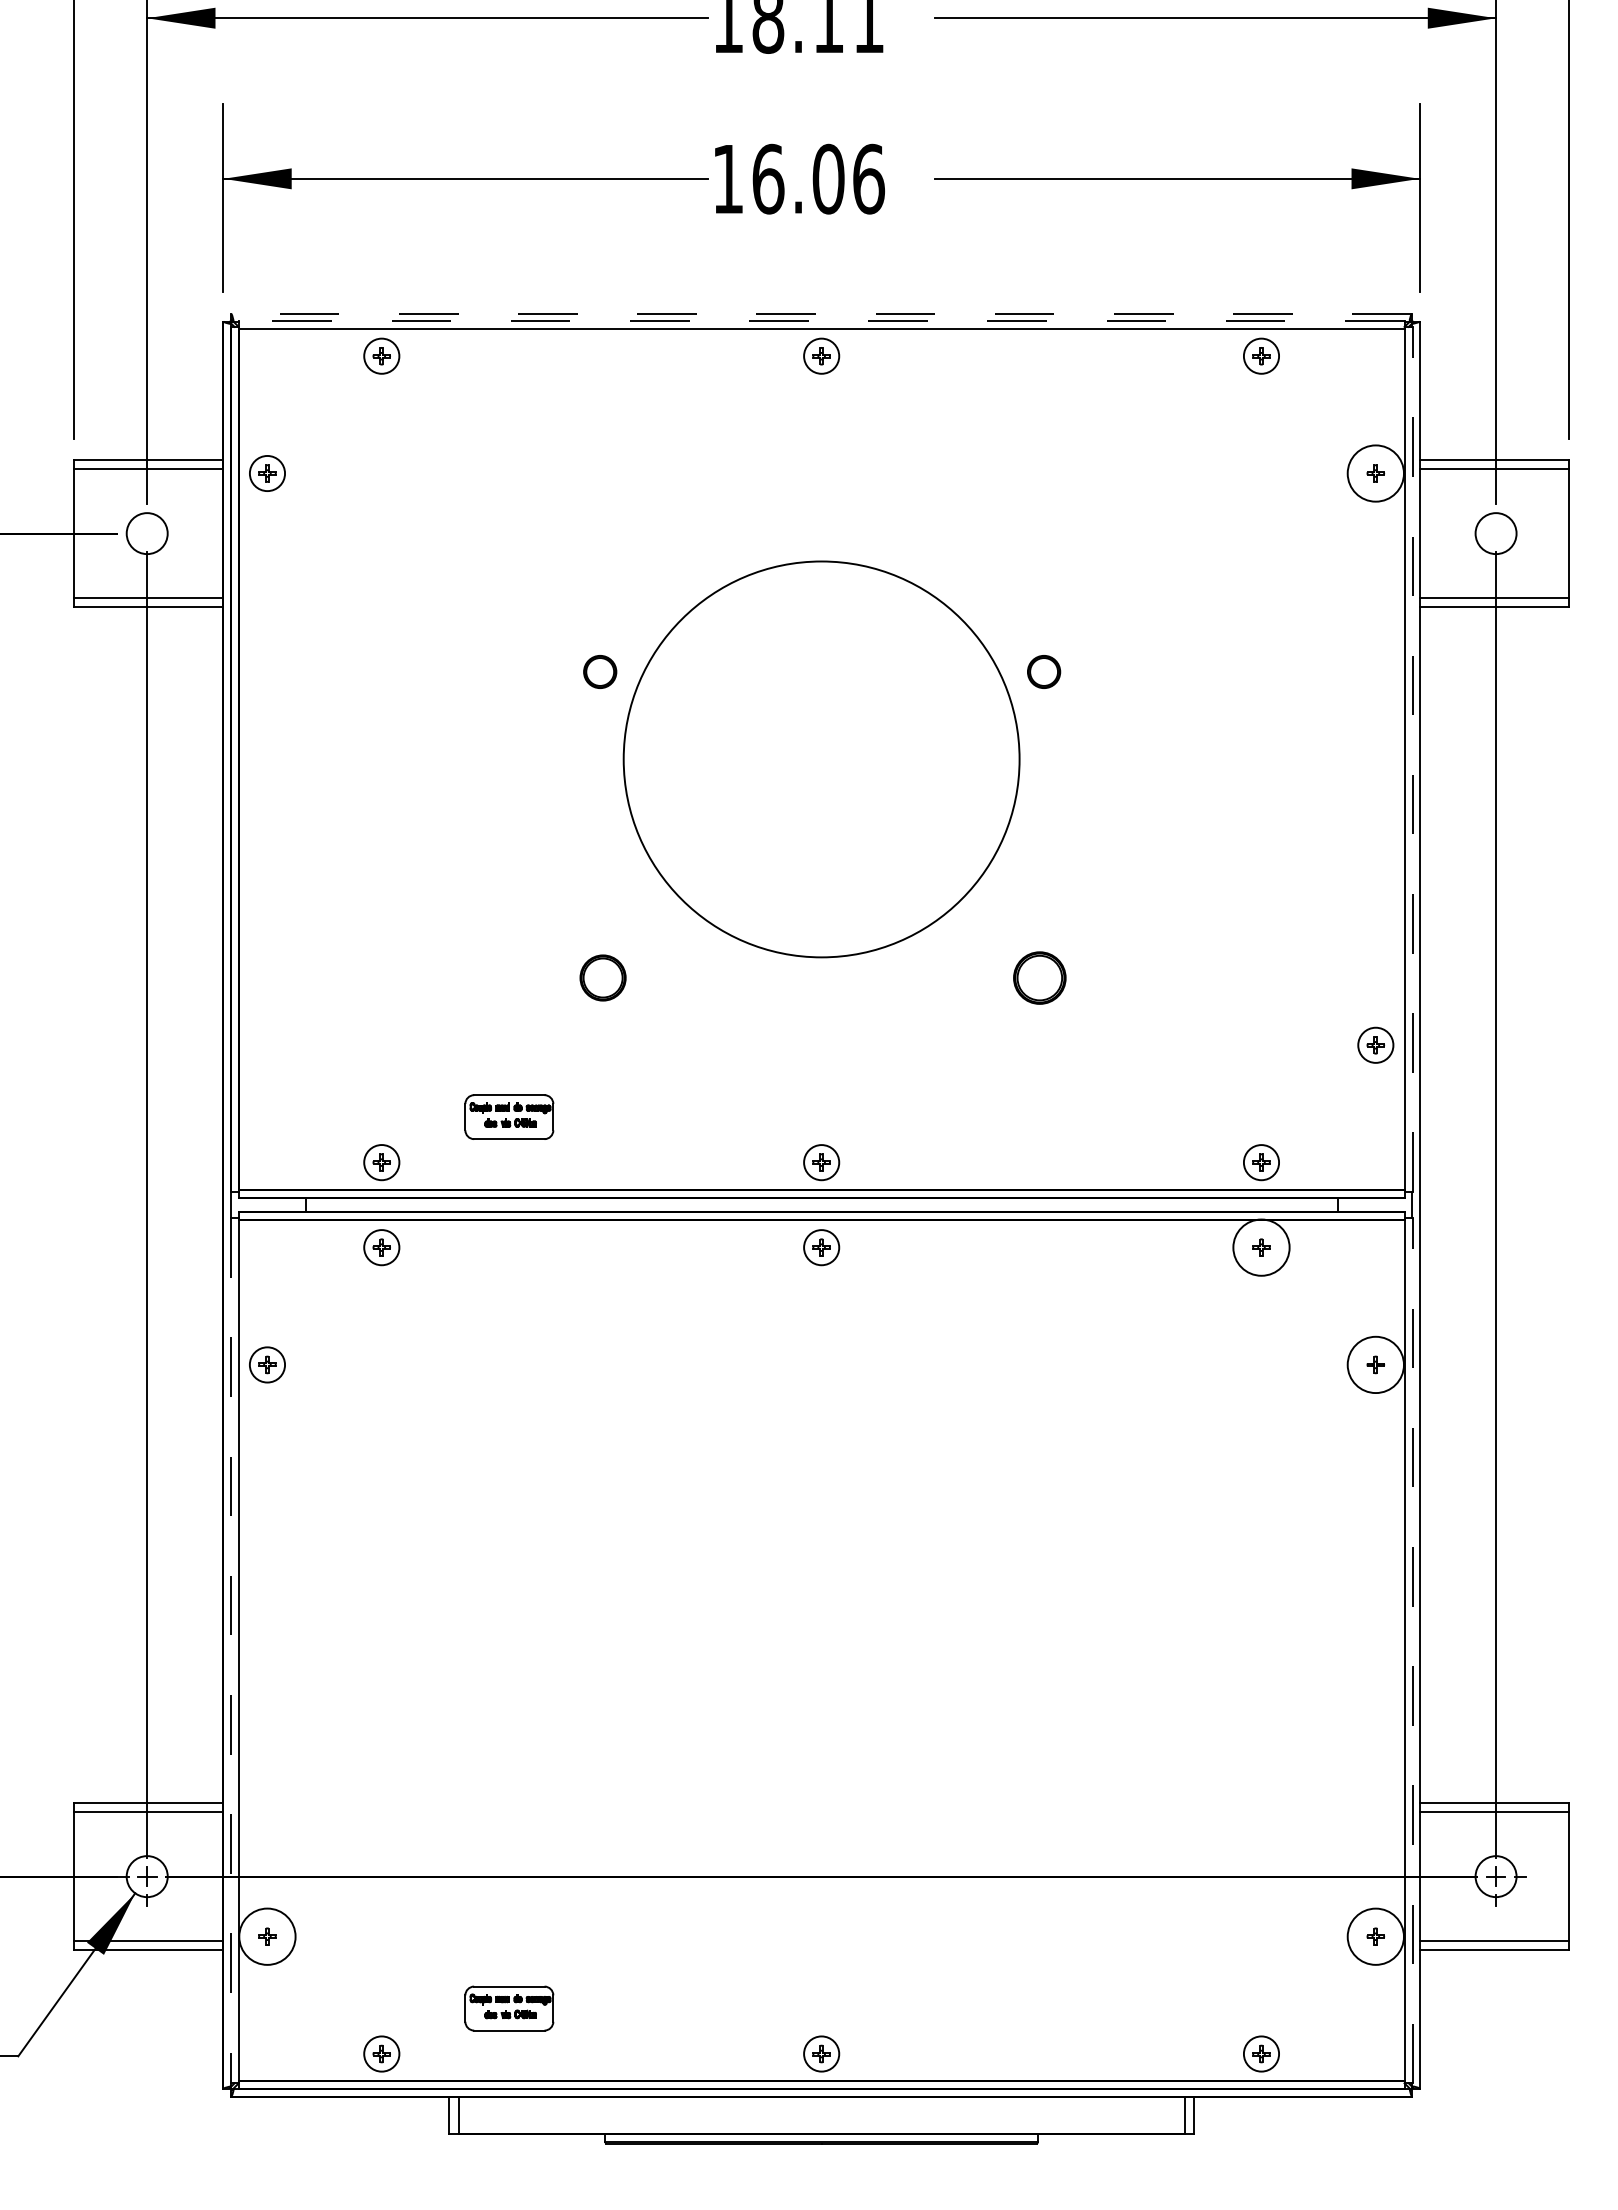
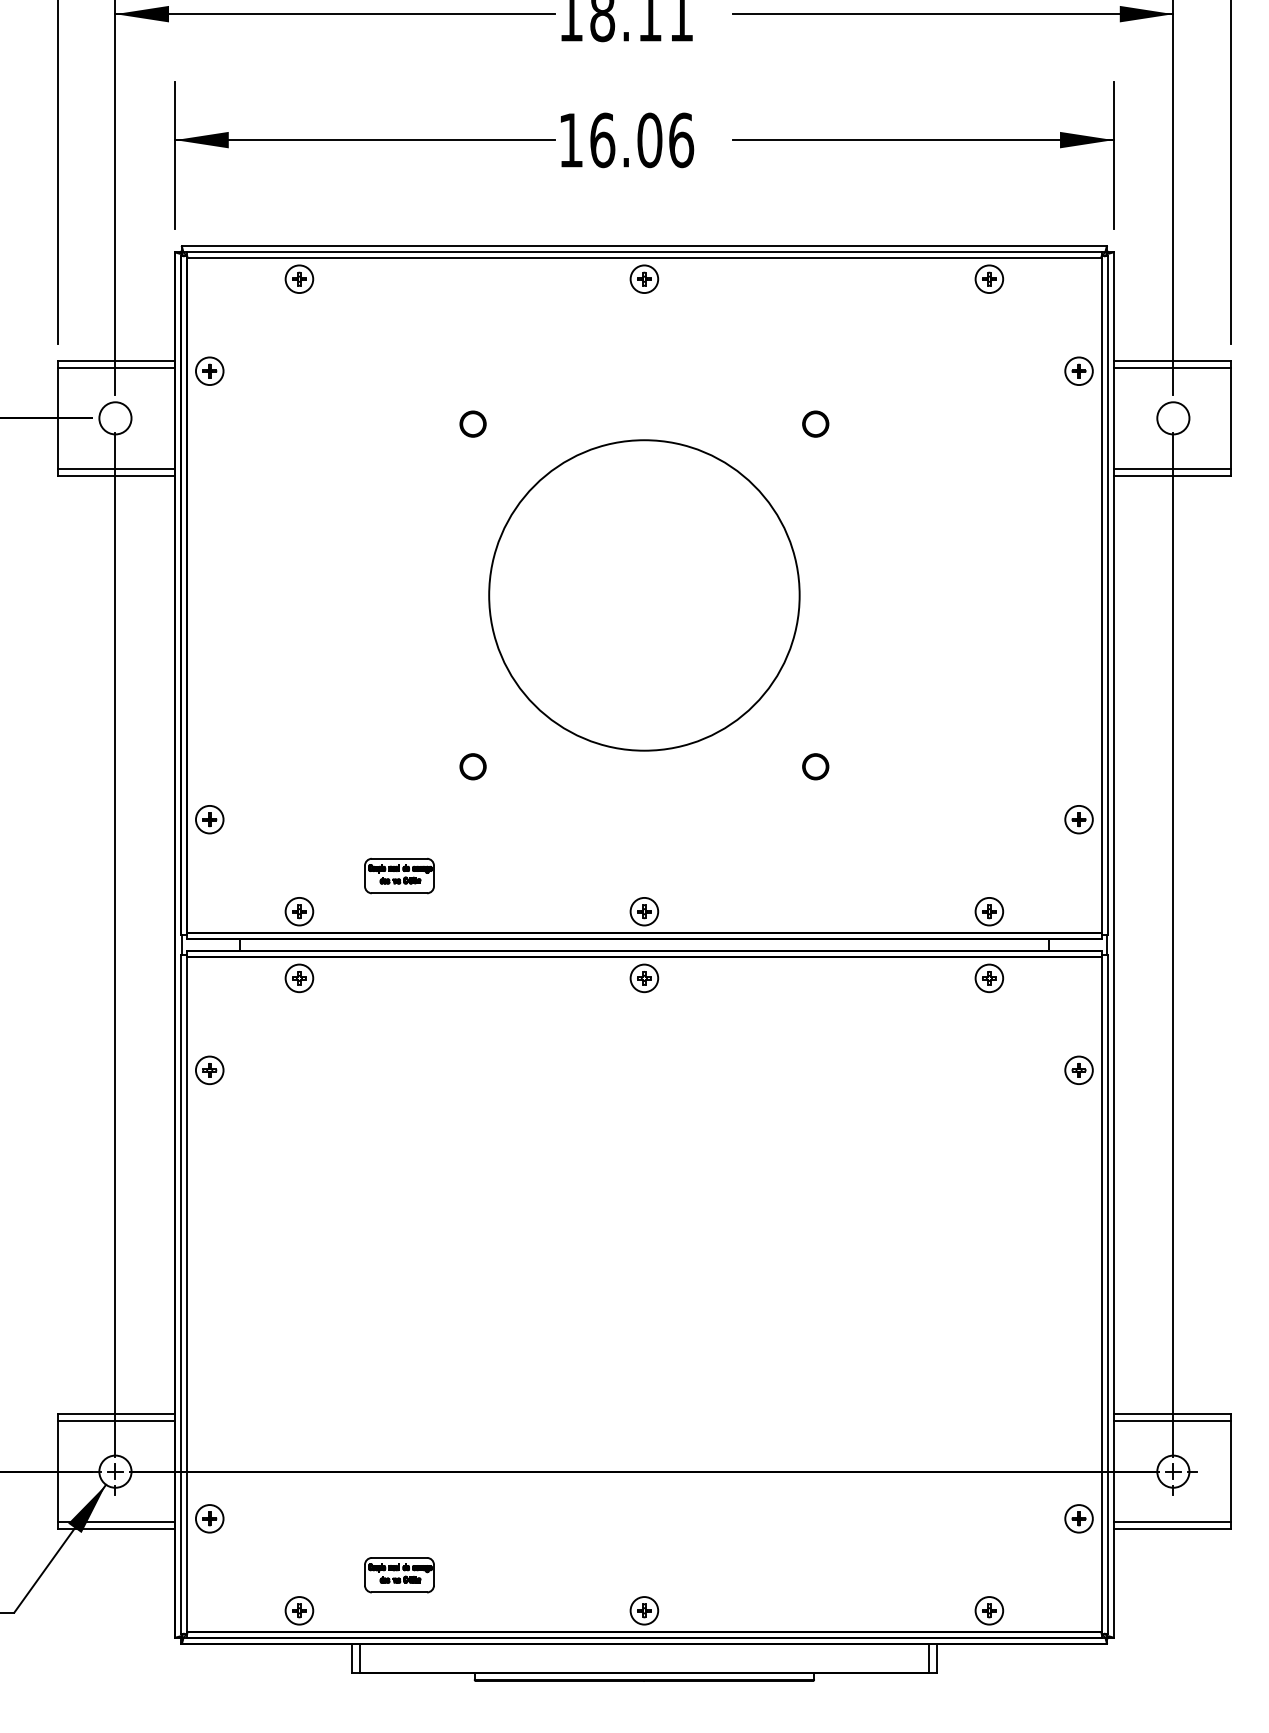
line: (821, 313) -> (644, 245), dashed -> solid
line: (821, 321) -> (644, 252), dashed -> solid
circle: (1375, 473) -> (1078, 371), size x0.62
part: (600, 671) -> (473, 423), moved
part: (1044, 671) -> (816, 423), moved
line: (1412, 759) -> (1107, 595), dashed -> solid
part: (603, 977) -> (473, 766), size x0.71
part: (1040, 977) -> (816, 766), size x0.62
part: (267, 1044) -> (209, 819), added
circle: (1261, 1247) -> (989, 978), size x0.62
circle: (1375, 1364) -> (1078, 1070), size x0.62
line: (230, 1650) -> (180, 1294), dashed -> solid
line: (1412, 1650) -> (1107, 1294), dashed -> solid
circle: (267, 1936) -> (209, 1518), size x0.62
circle: (1375, 1936) -> (1078, 1518), size x0.62

